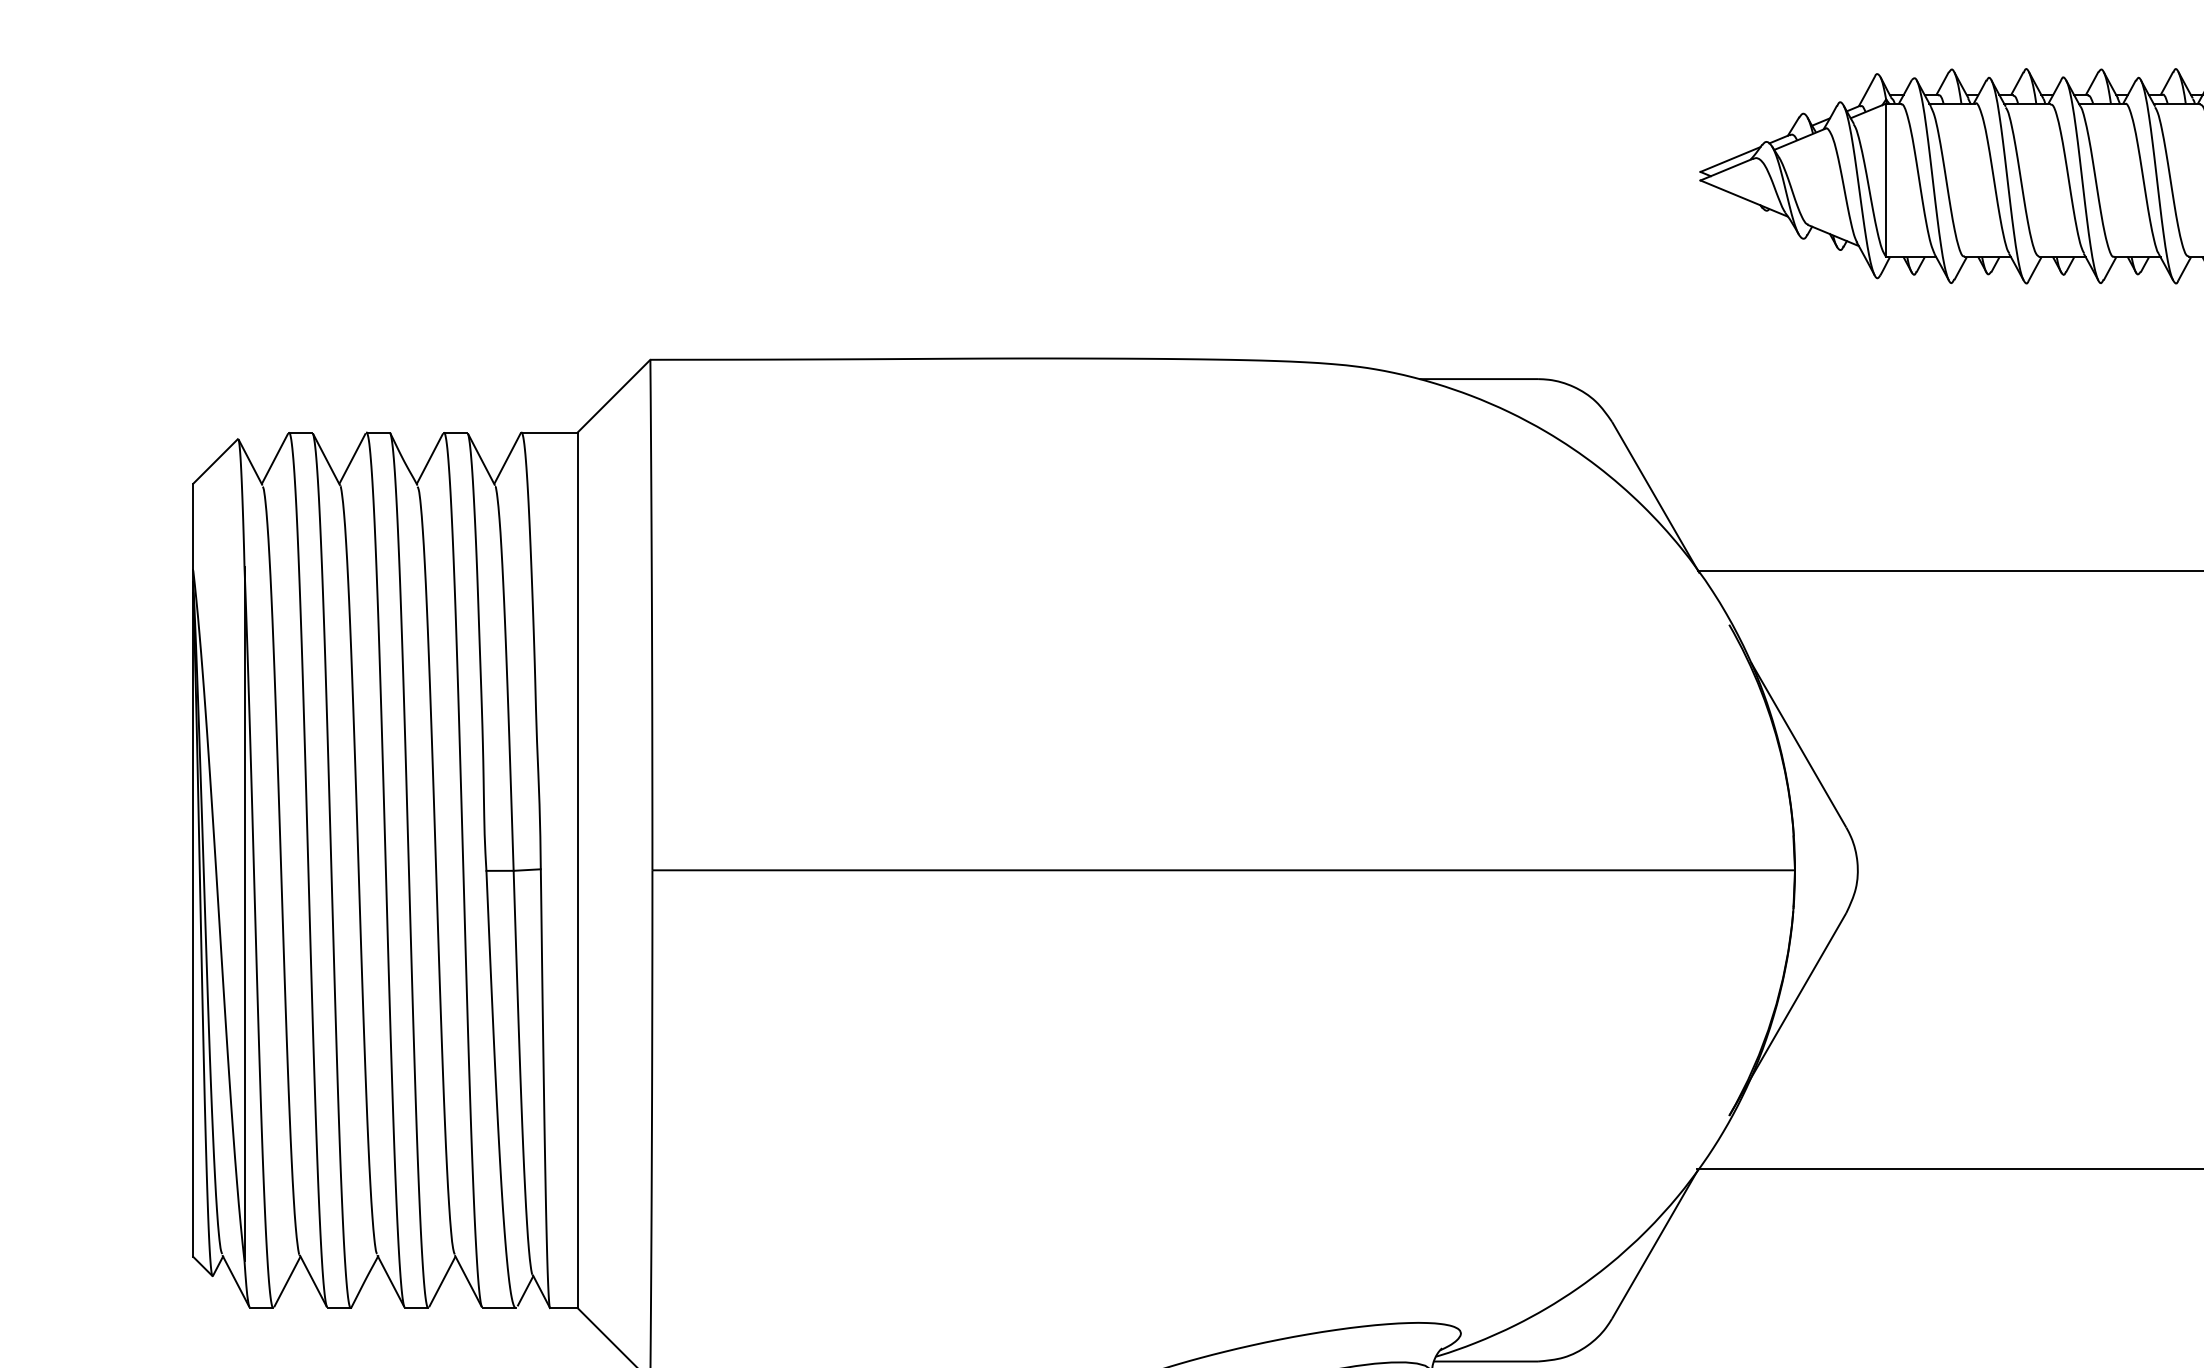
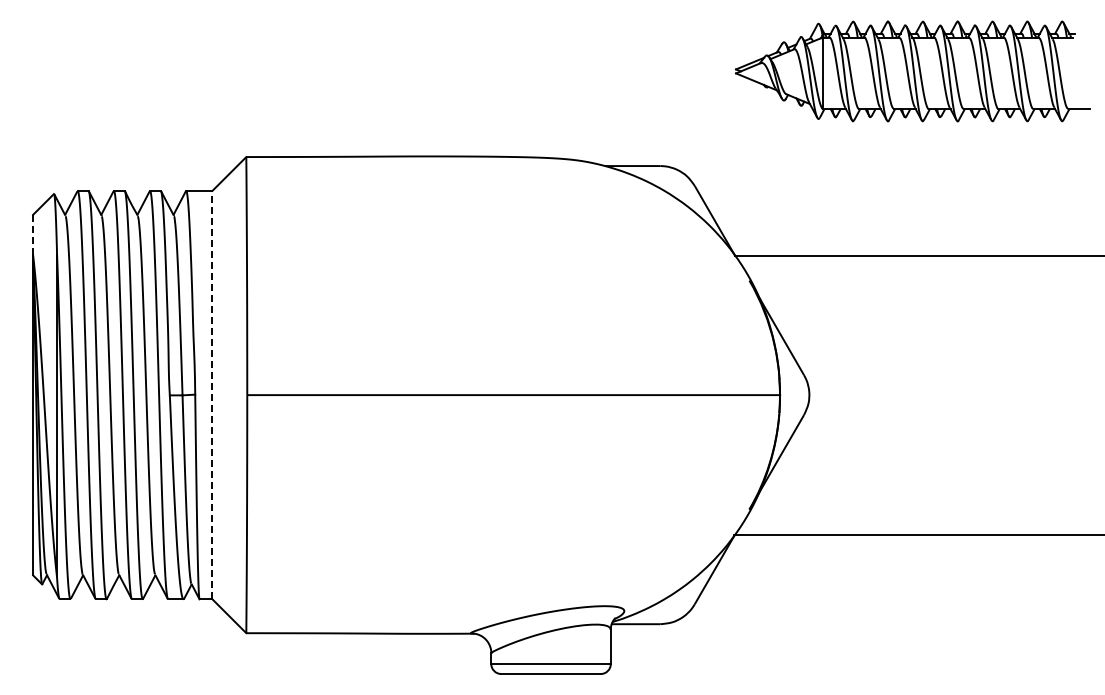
line: (194, 525) -> (33, 234), solid -> dashed
line: (577, 868) -> (212, 394), solid -> dashed

